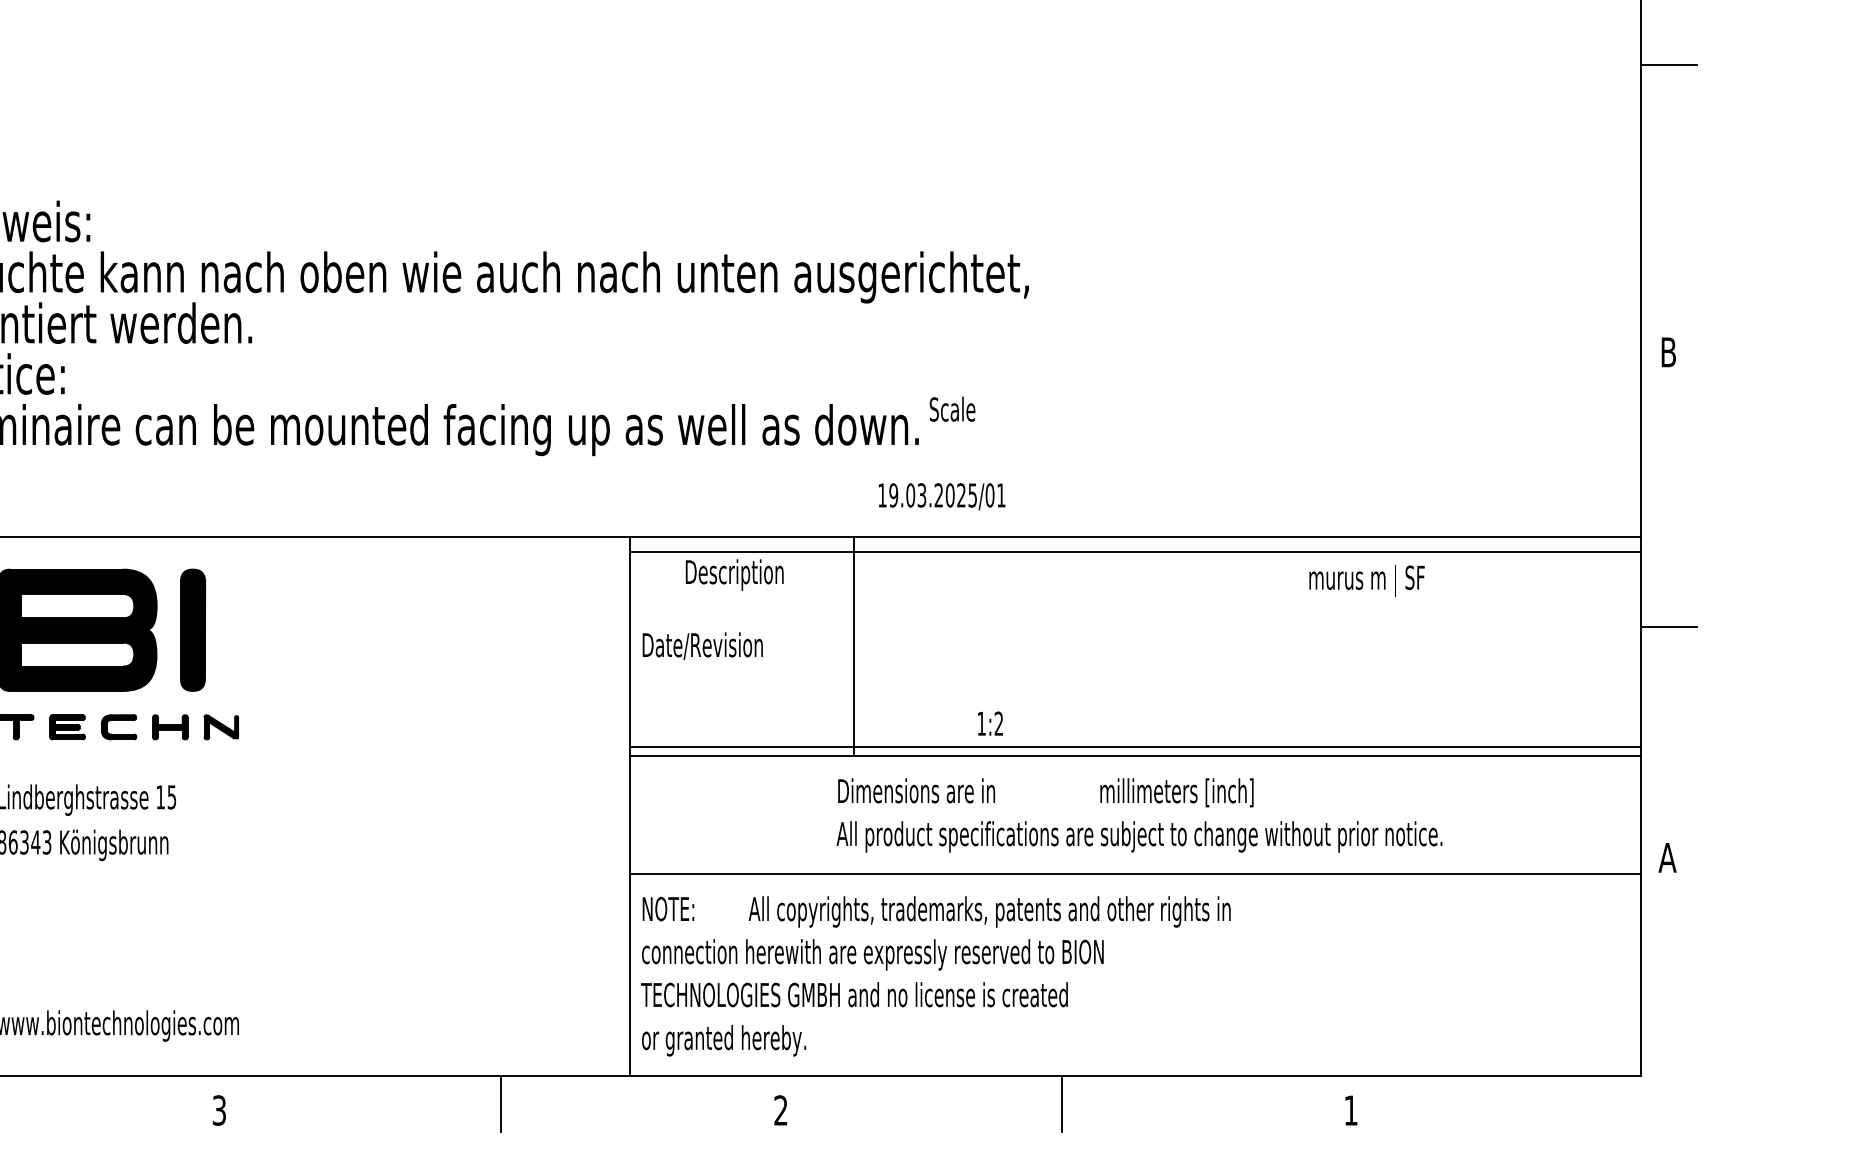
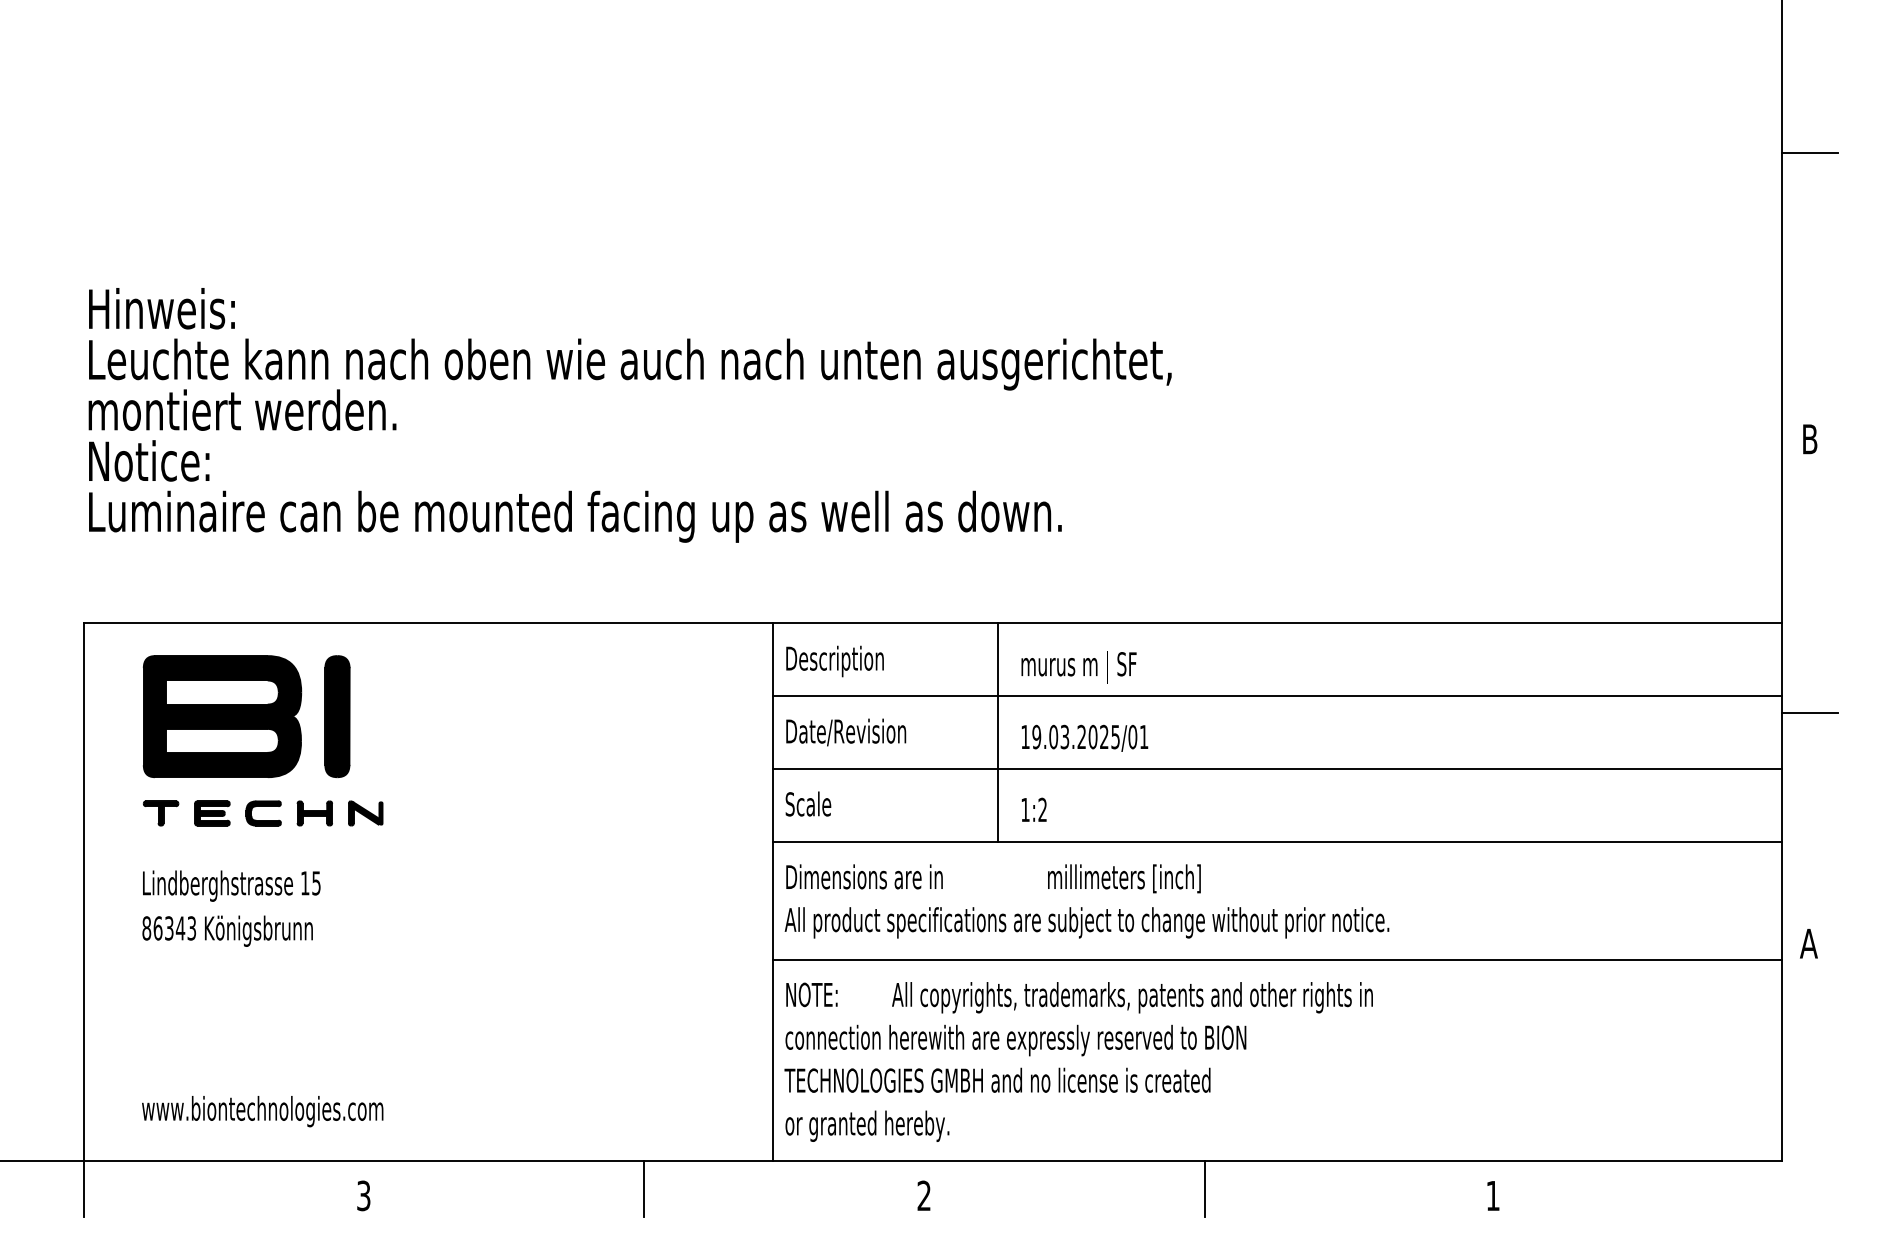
text: (952, 408) -> (808, 803), moved
text: (941, 495) -> (1084, 737), moved
line: (1135, 551) -> (1277, 696), moved
text: (734, 575) -> (834, 661), moved
text: (1366, 581) -> (1078, 667), moved
text: (989, 723) -> (1033, 809), moved
line: (1135, 747) -> (1277, 769), moved
text: (1139, 815) -> (1086, 901), moved

